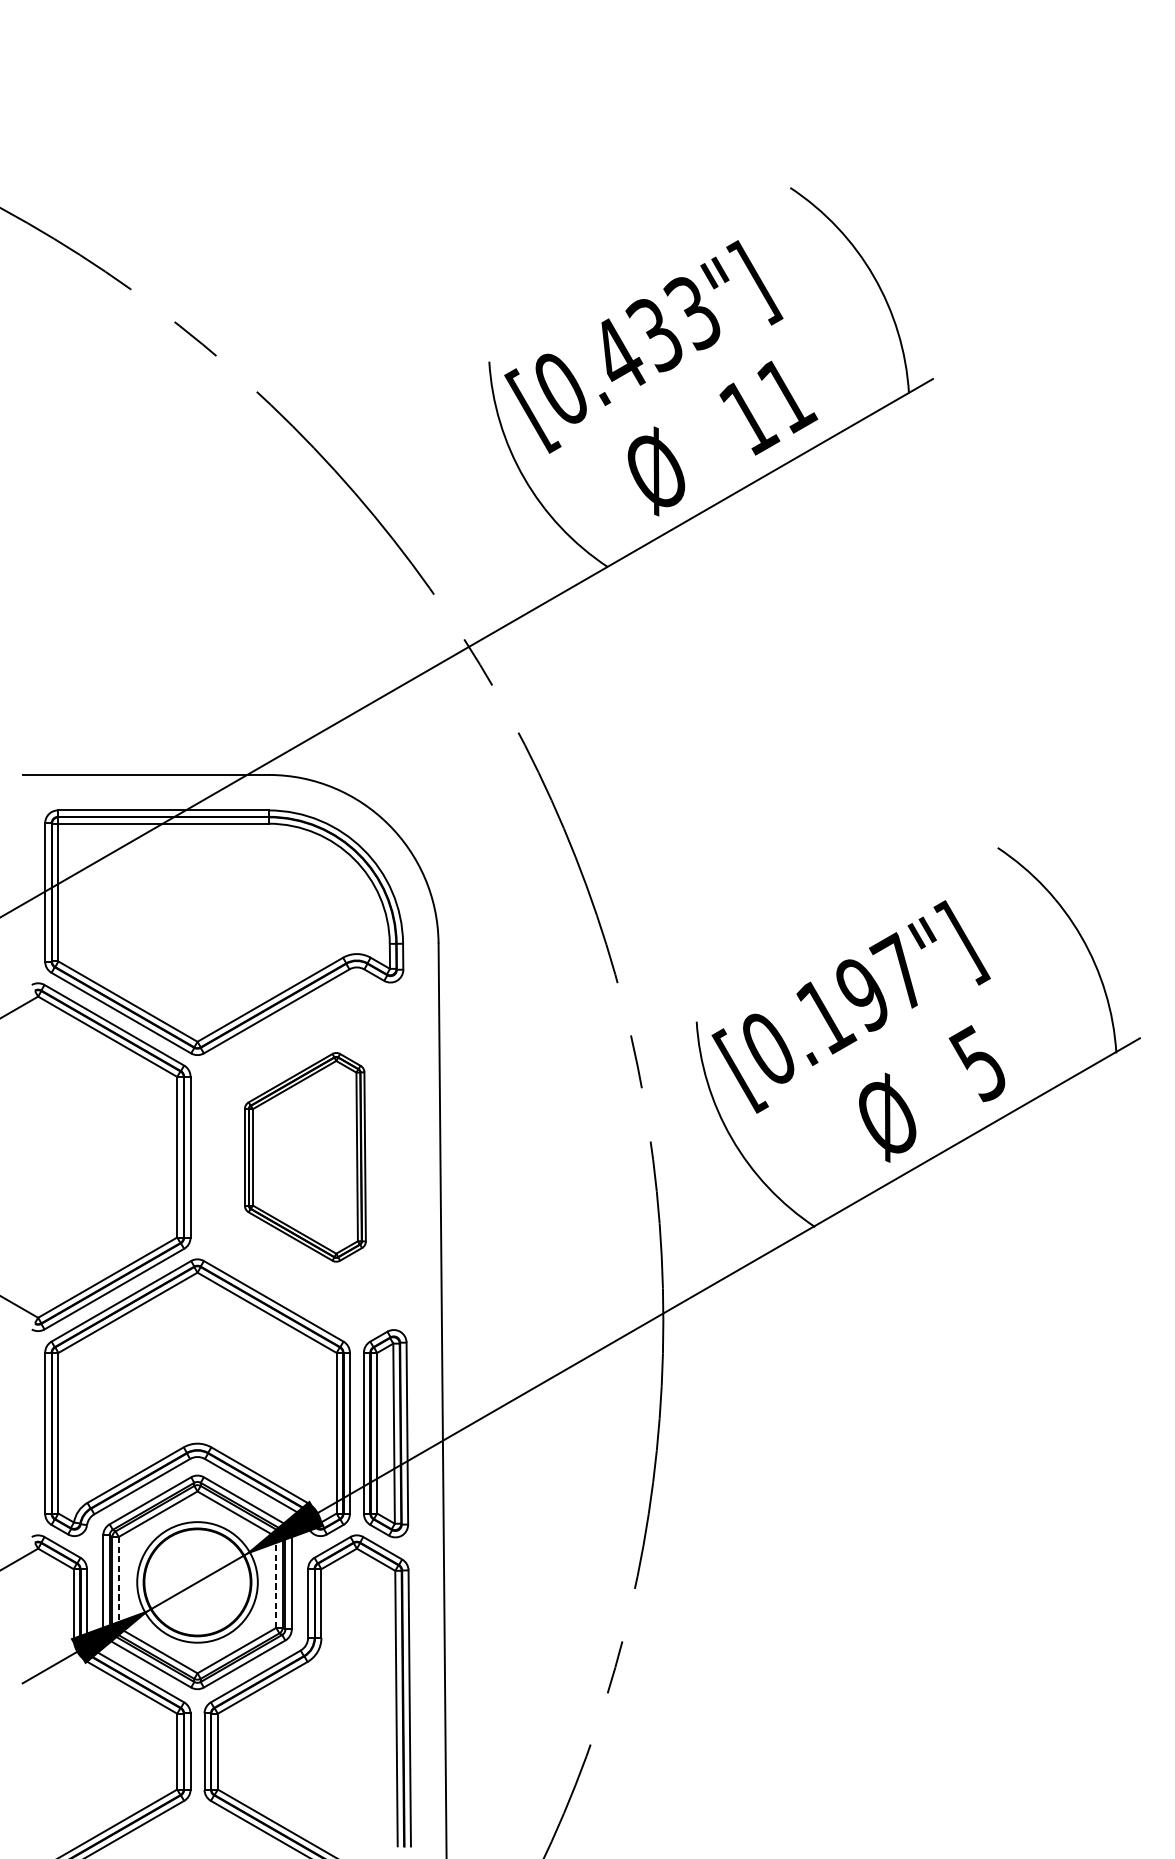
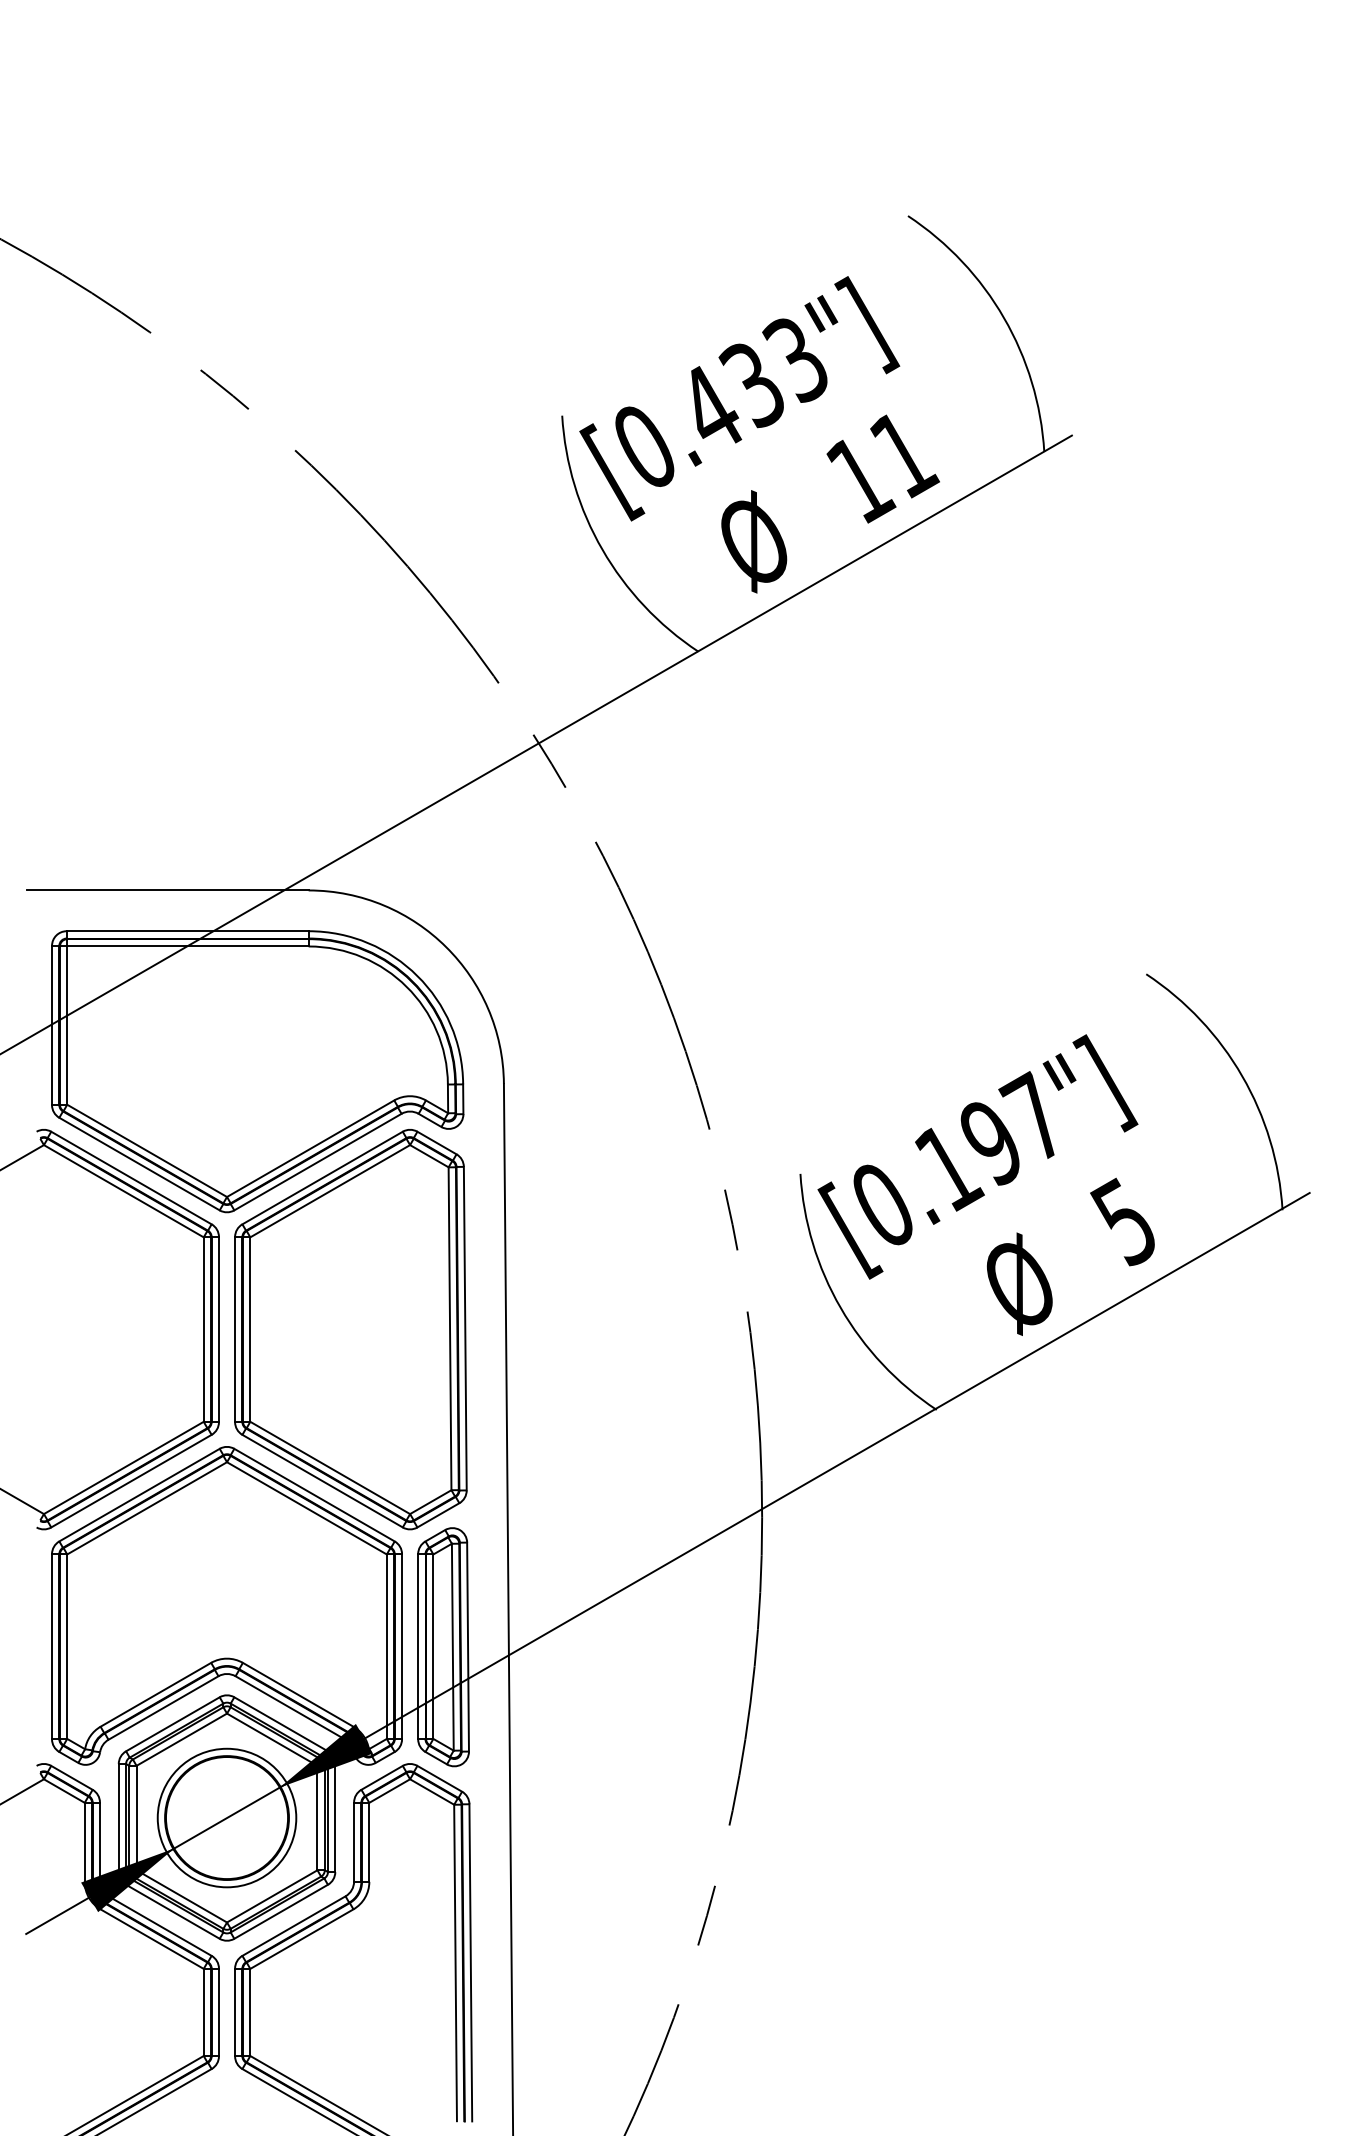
part: (305, 1157) -> (350, 1329), size x1.67
line: (276, 1581) -> (317, 1817), dashed -> solid
line: (118, 1582) -> (136, 1818), dashed -> solid

